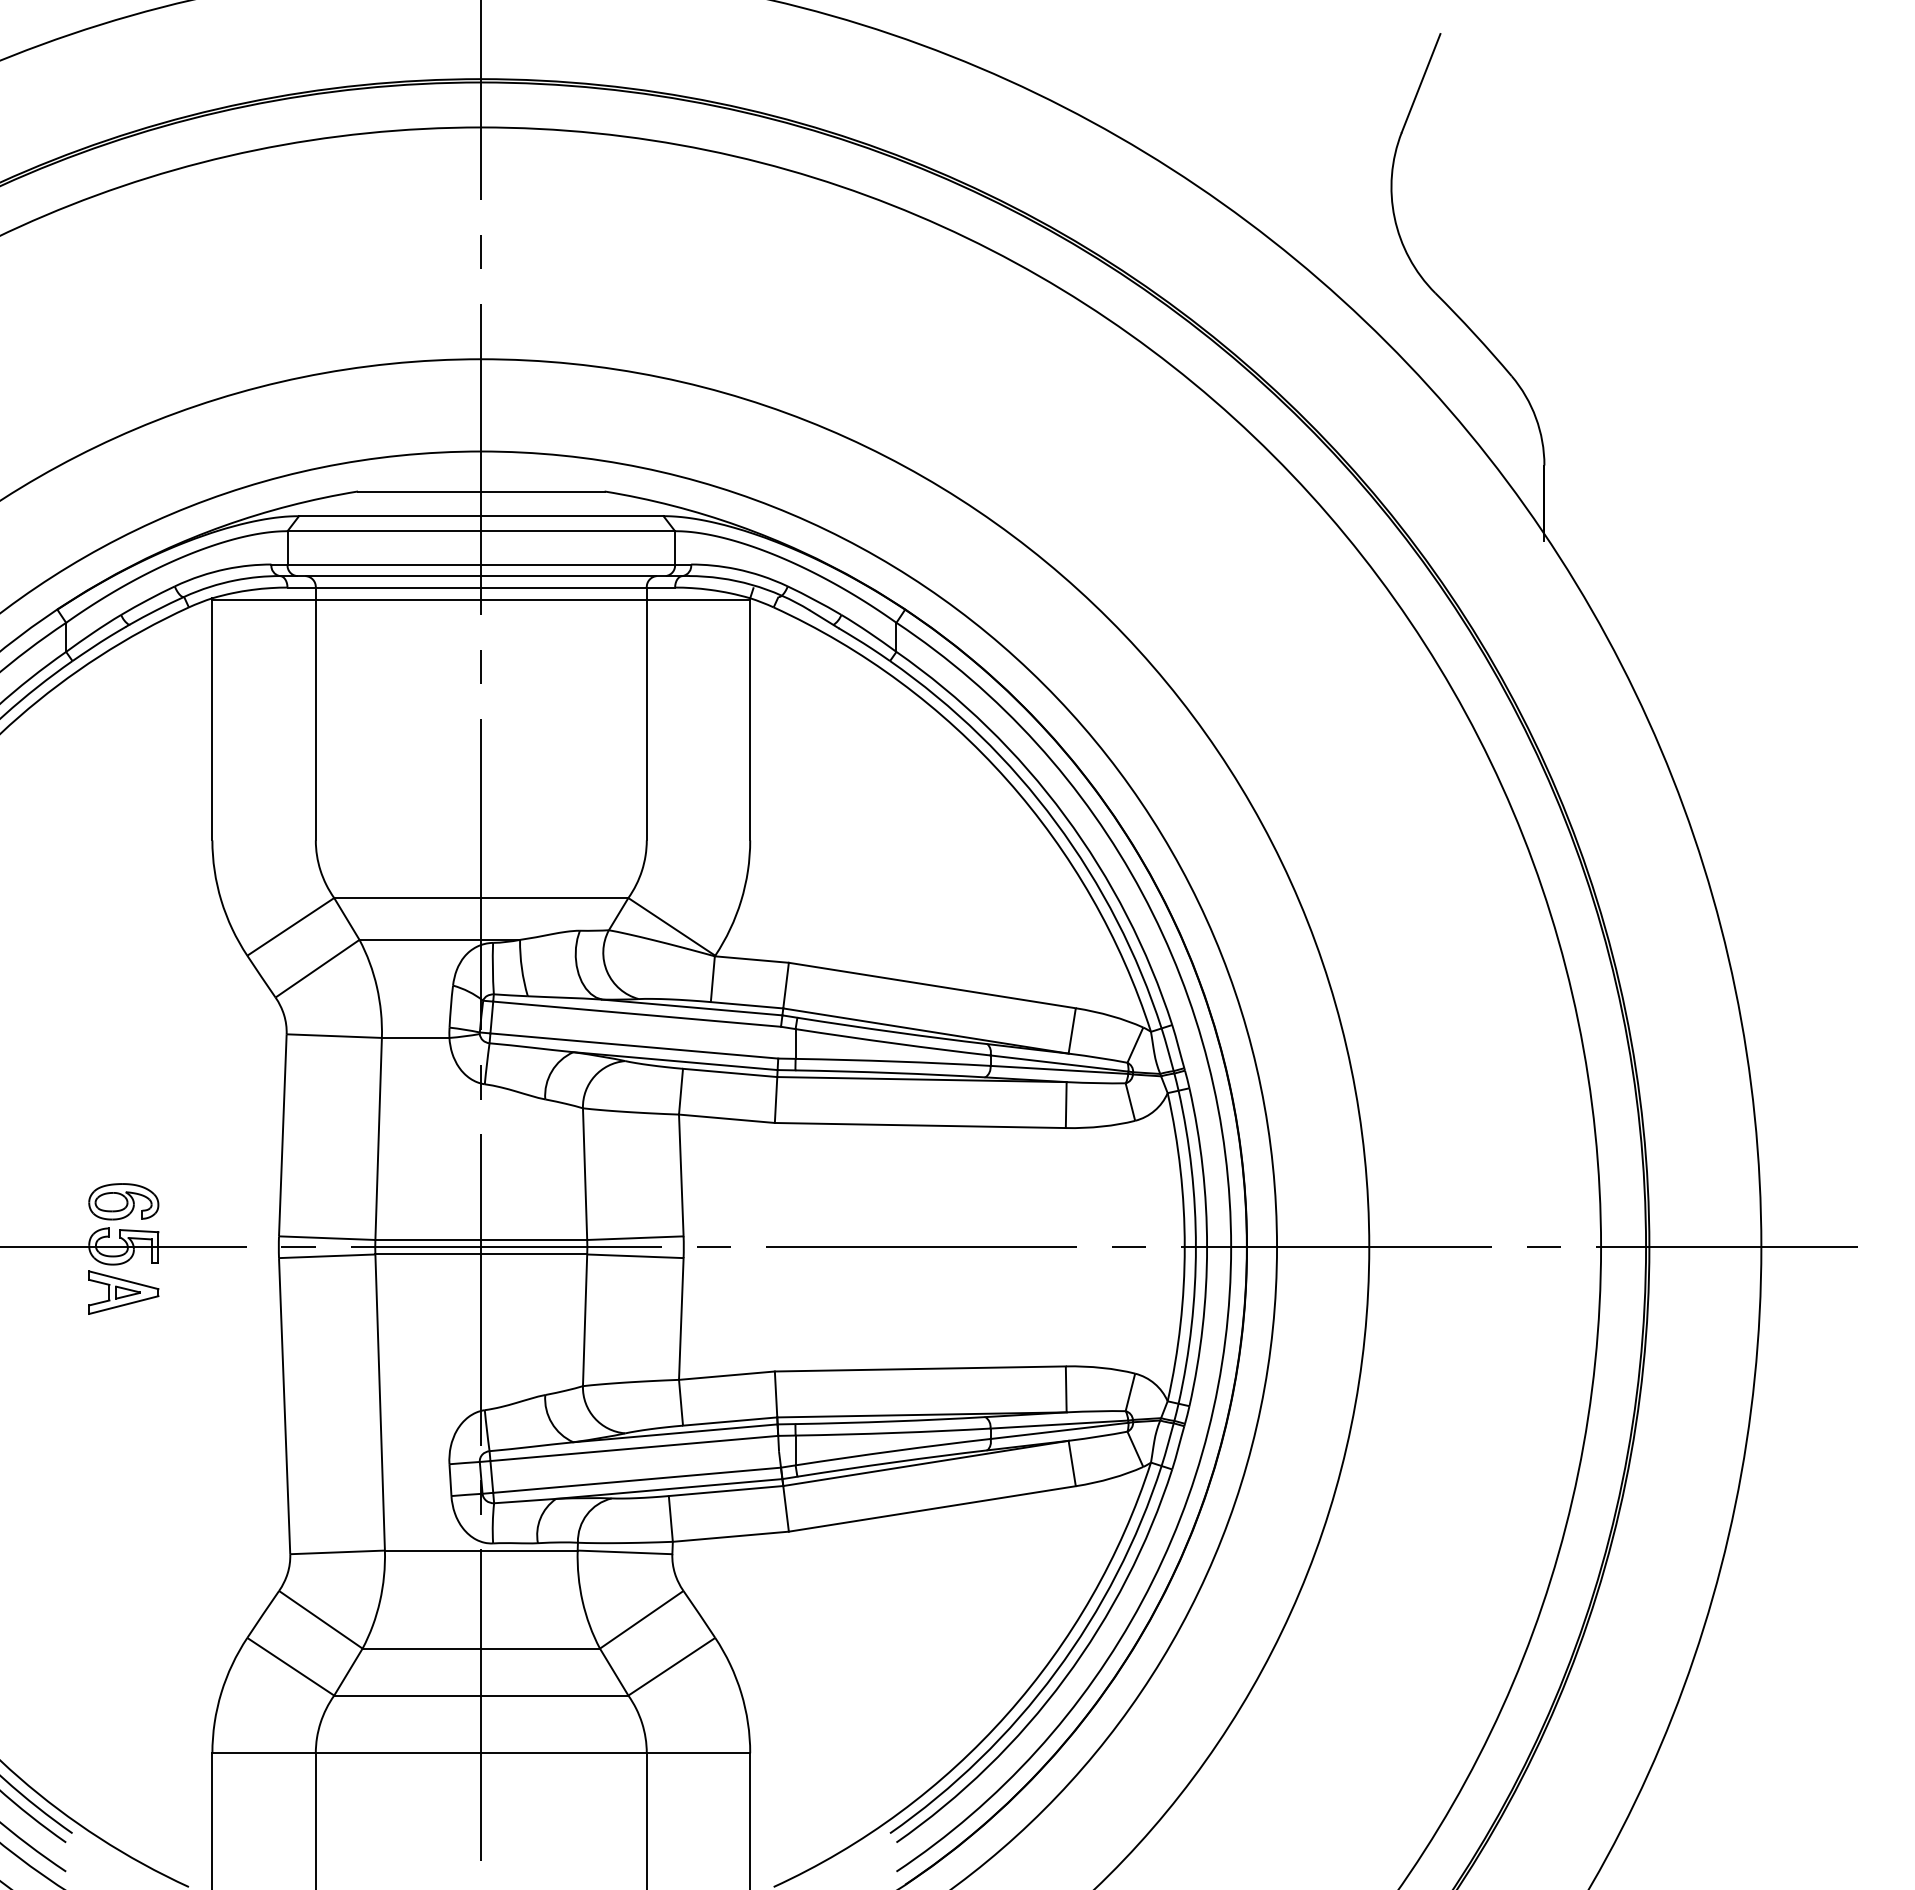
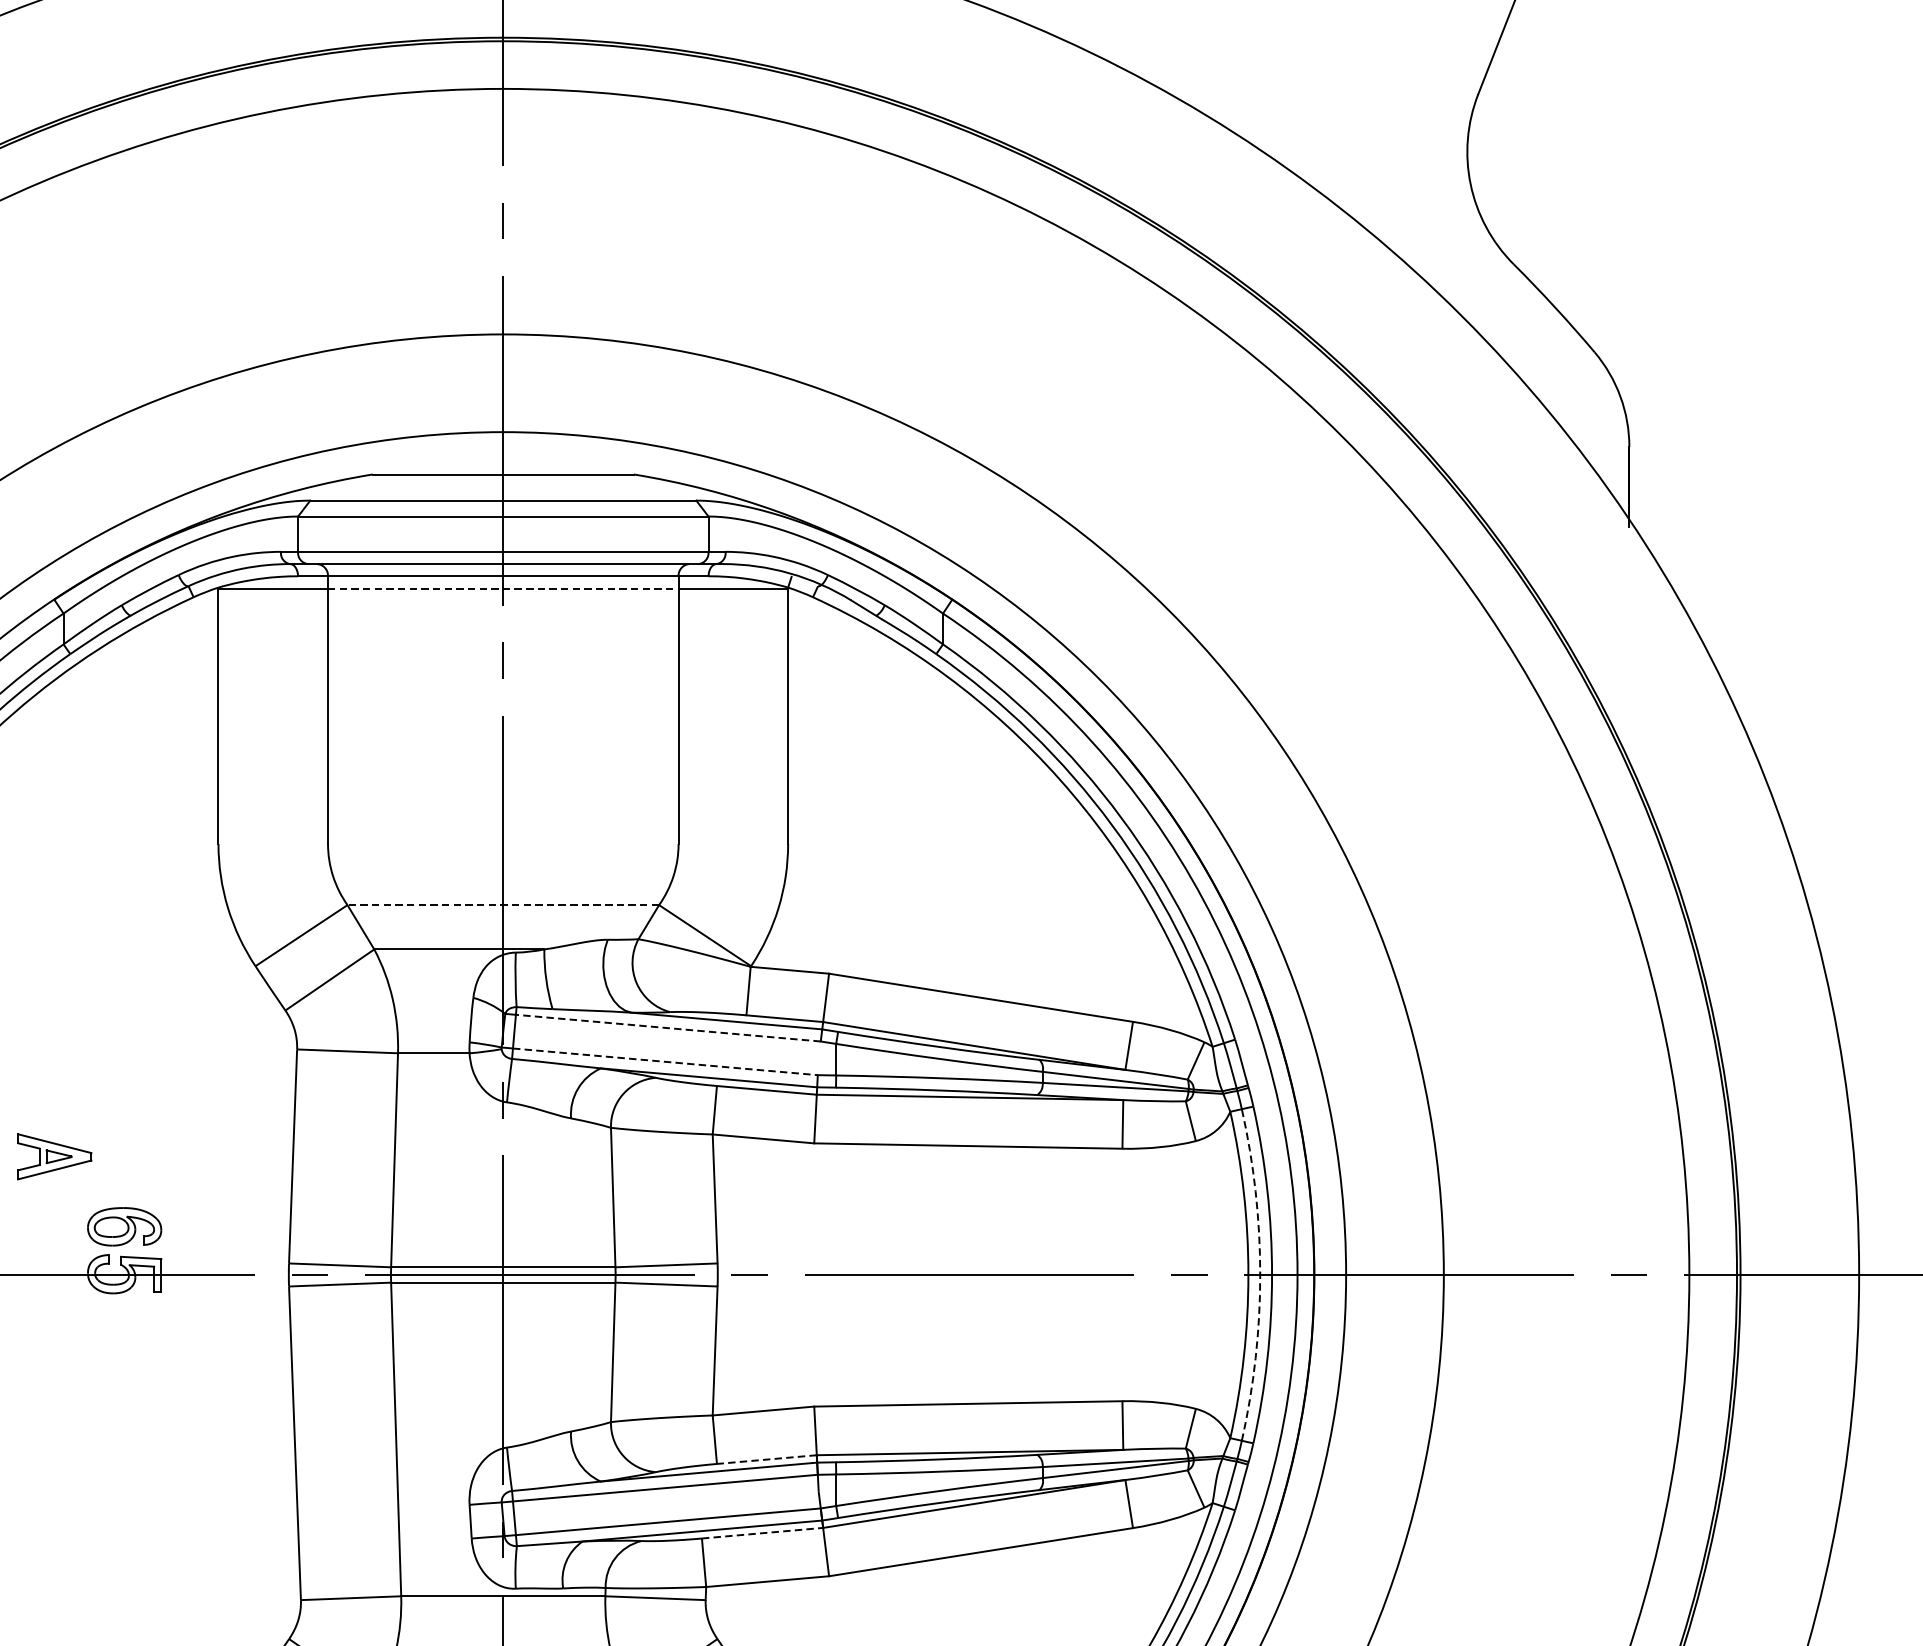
line: (481, 599) -> (503, 588), solid -> dashed
line: (480, 898) -> (502, 905), solid -> dashed
line: (636, 1014) -> (667, 1028), solid -> dashed
line: (634, 1046) -> (665, 1062), solid -> dashed
arc: (1195, 1247) -> (1259, 1275), solid -> dashed
part: (123, 1292) -> (54, 1156), moved
line: (729, 1421) -> (766, 1459), solid -> dashed
line: (726, 1490) -> (763, 1532), solid -> dashed

